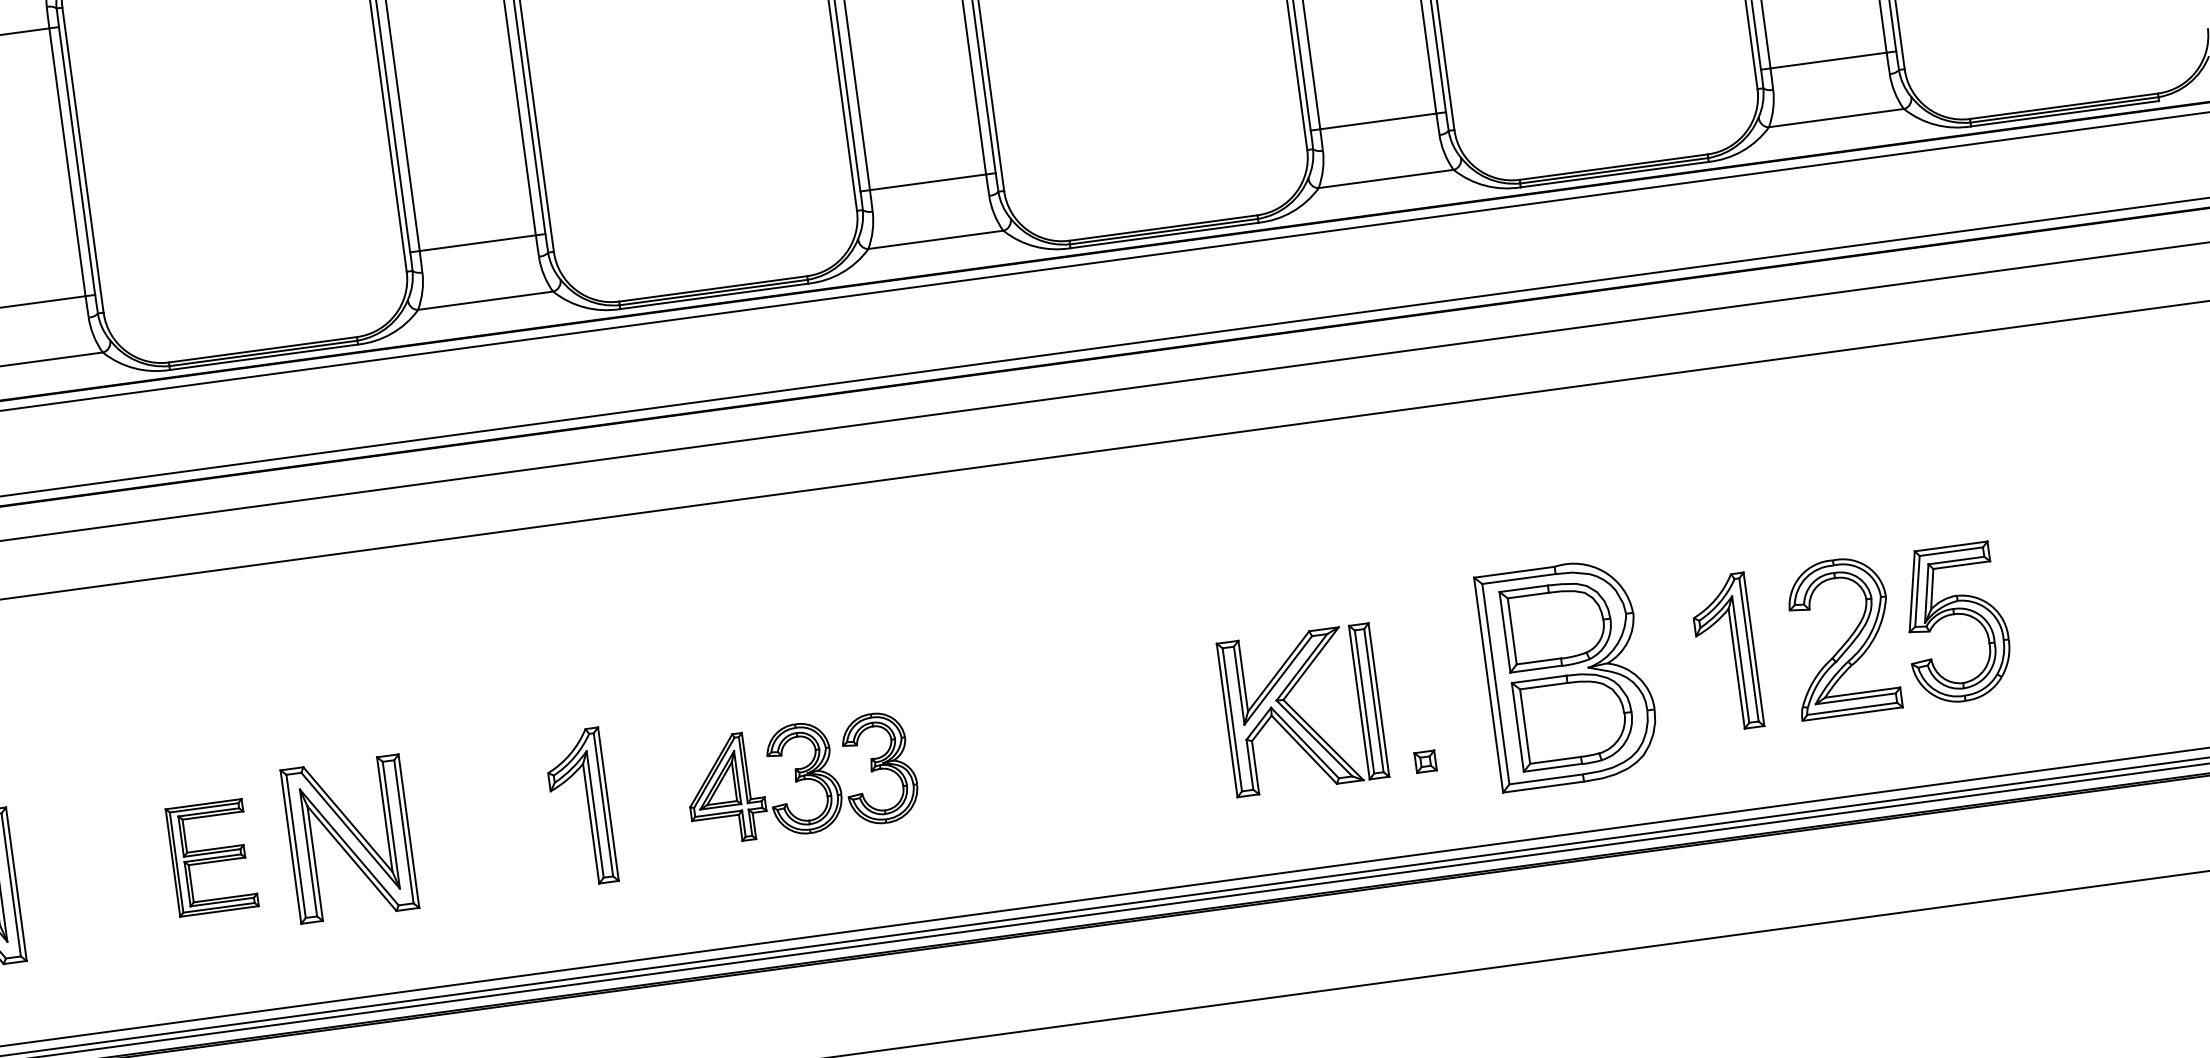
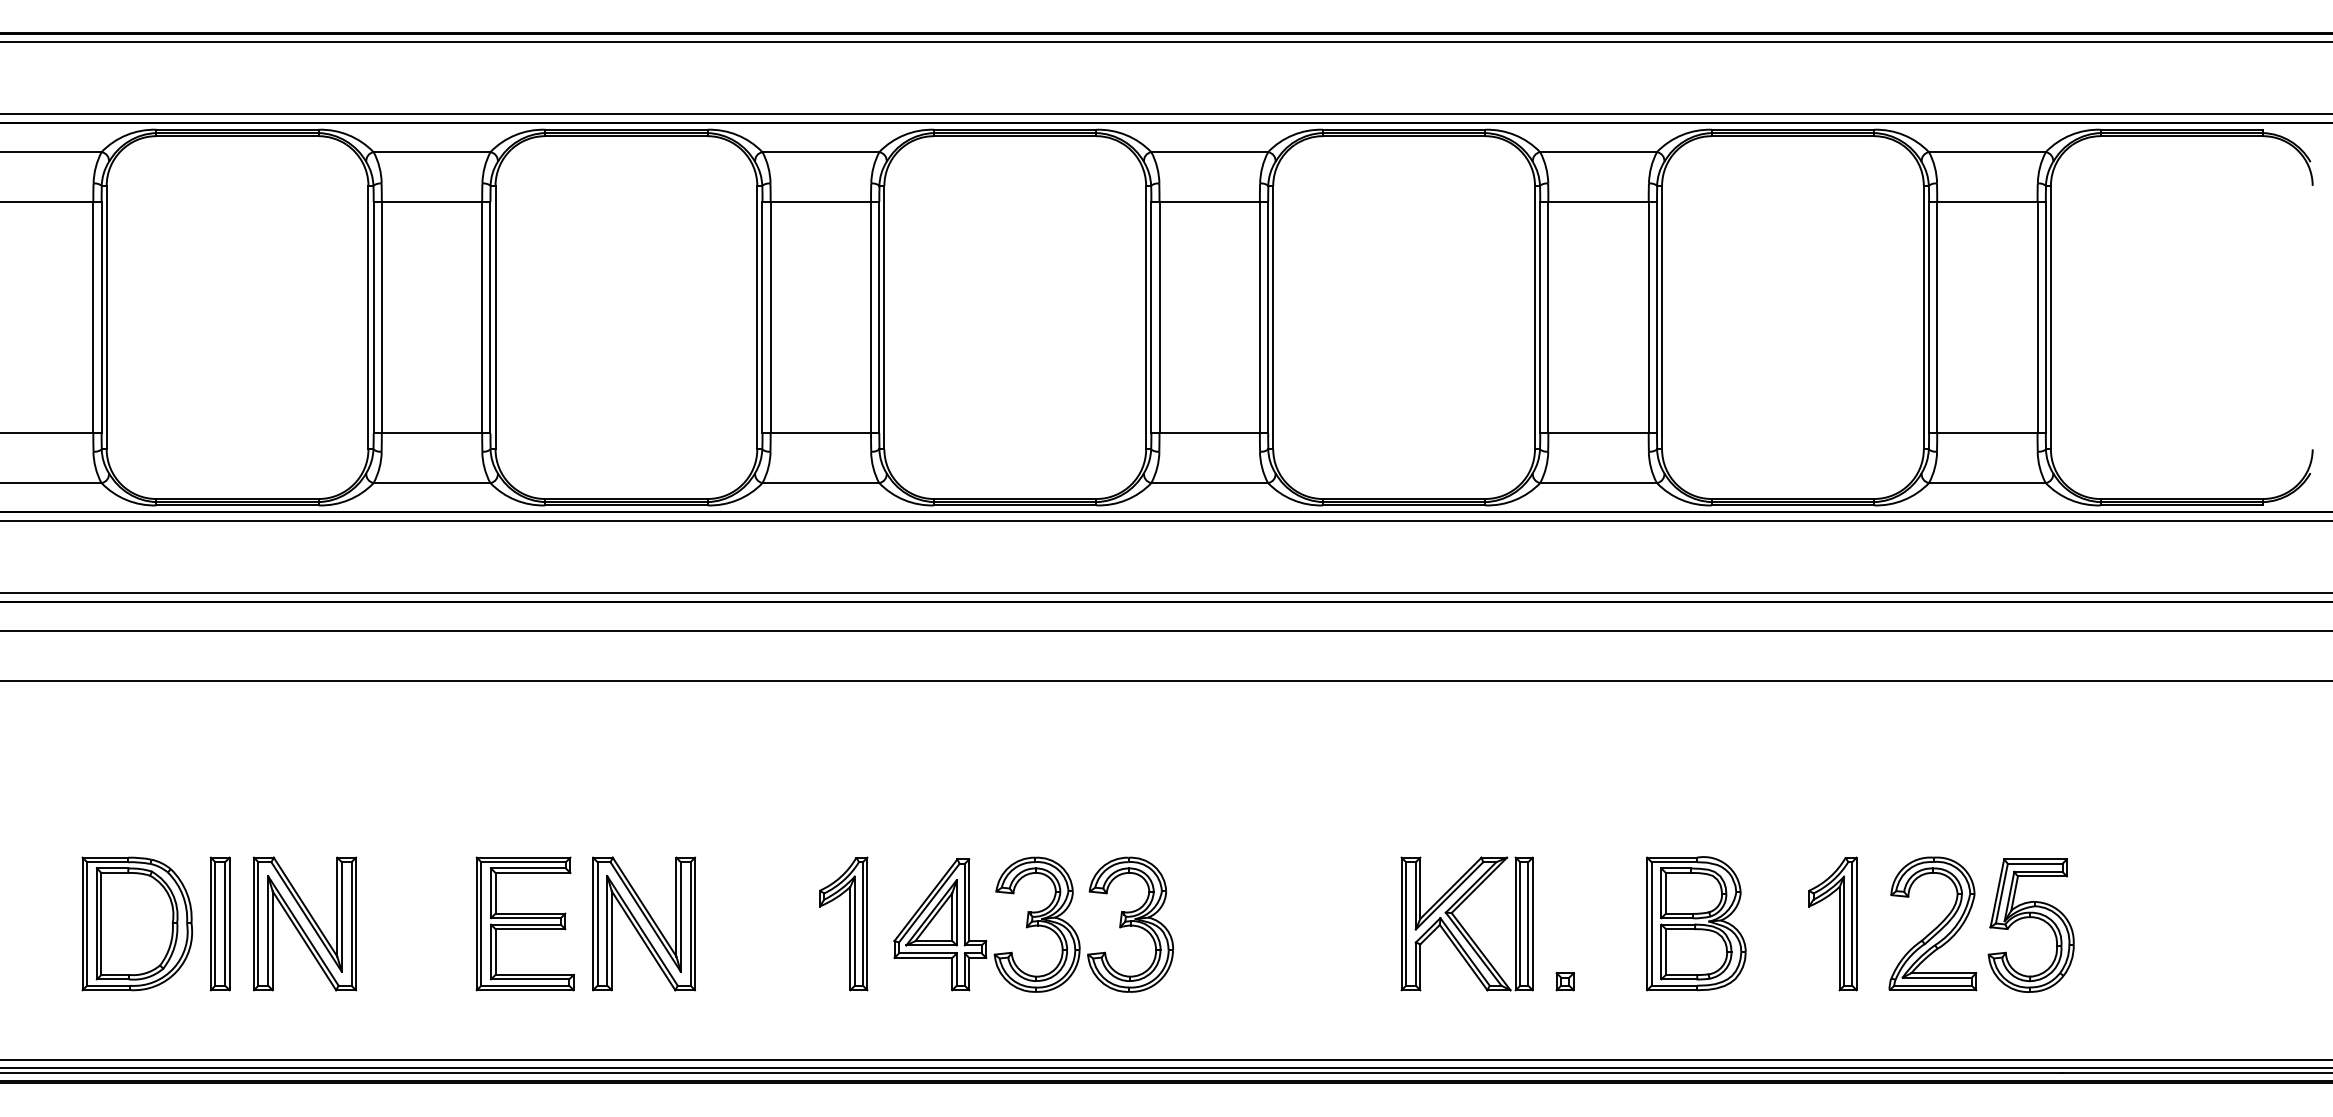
part: (1568, 673) -> (1696, 923), size x0.71
part: (800, 778) -> (1033, 924), size x1.43
part: (211, 857) -> (524, 923), size x1.43

